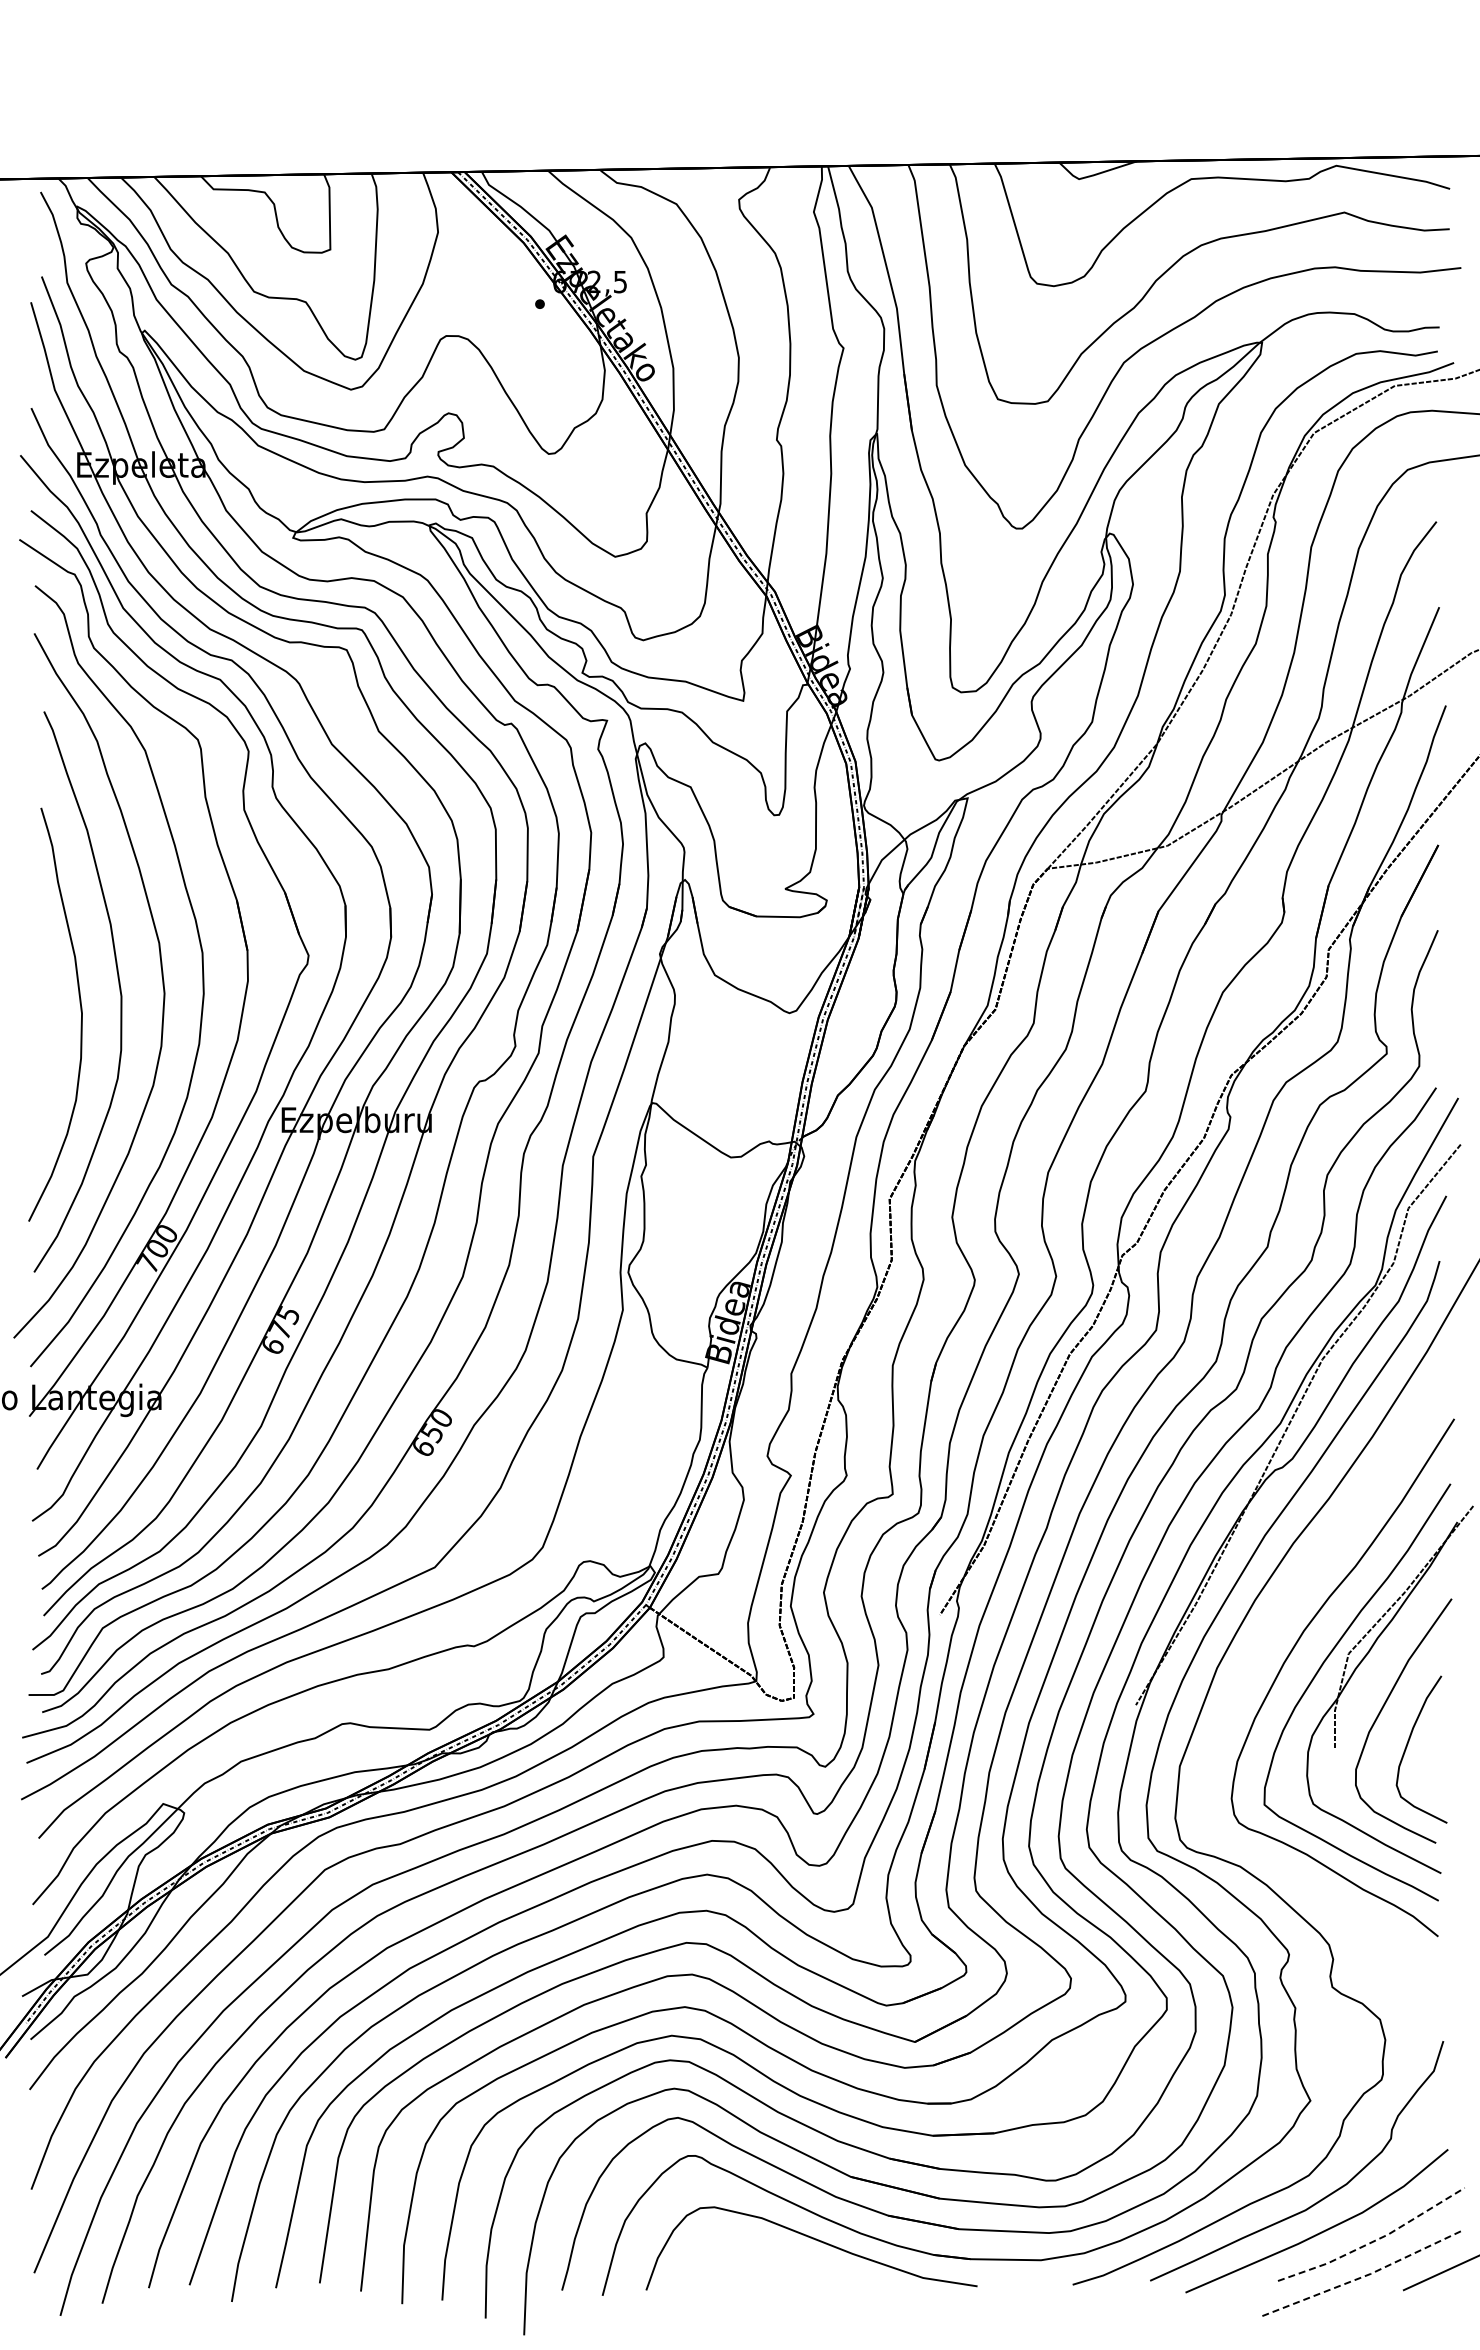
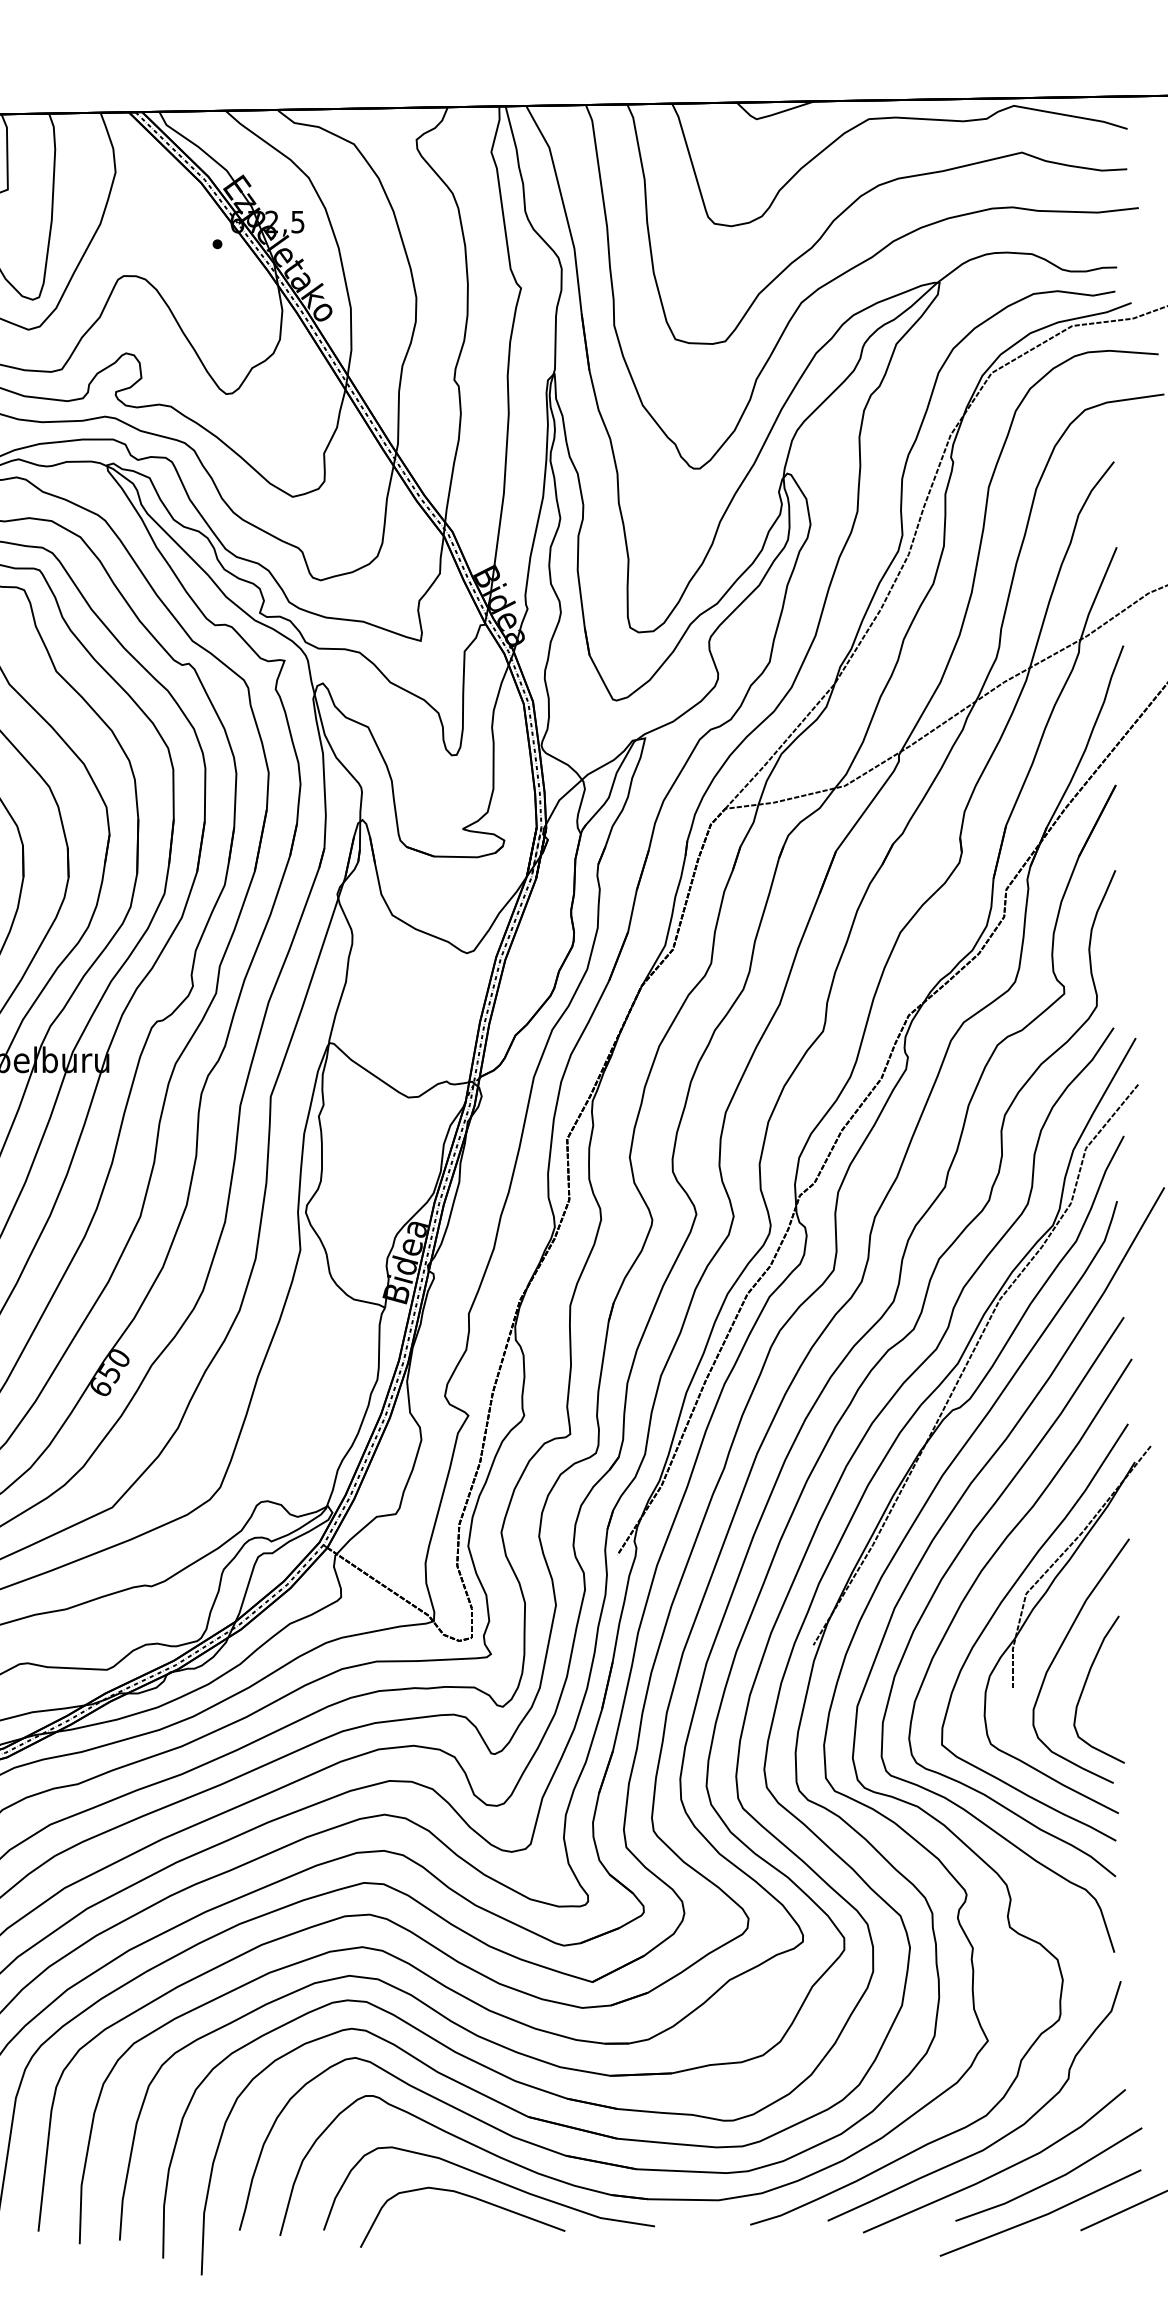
curve: (1254, 1659) -> (932, 1599), added
line: (1374, 2240) -> (1052, 2180), dashed -> solid
curve: (789, 2256) -> (467, 2196), added
line: (1365, 2276) -> (1043, 2216), dashed -> solid

